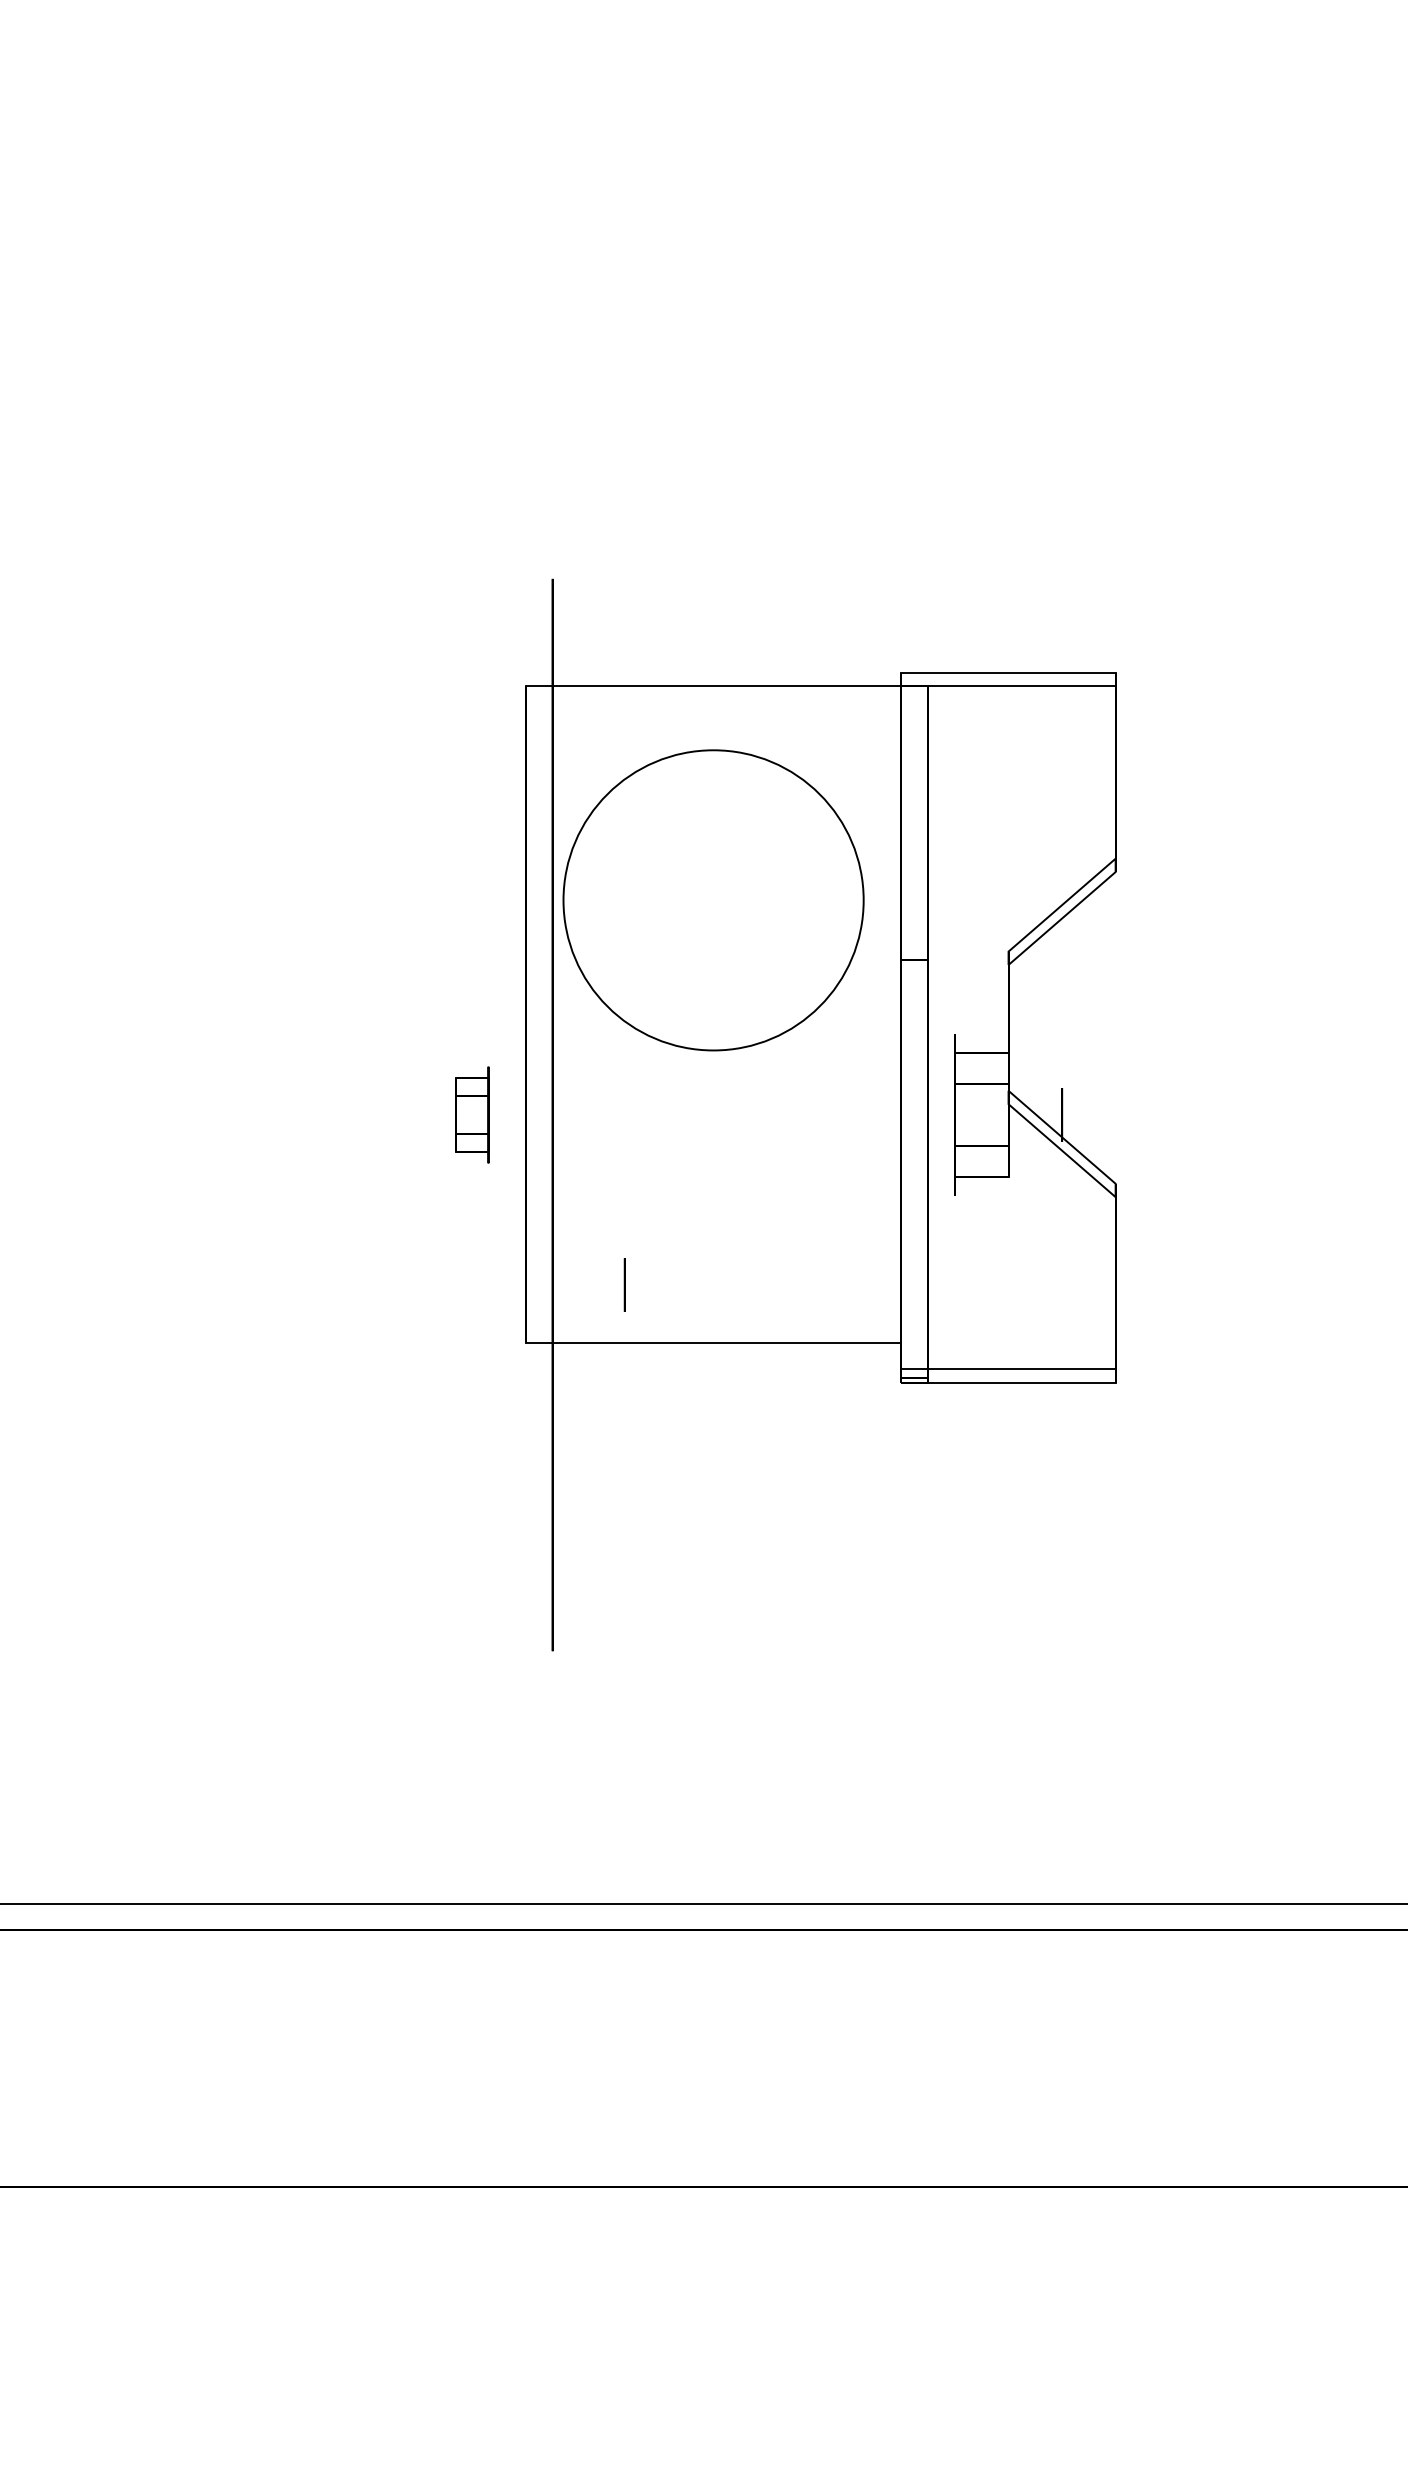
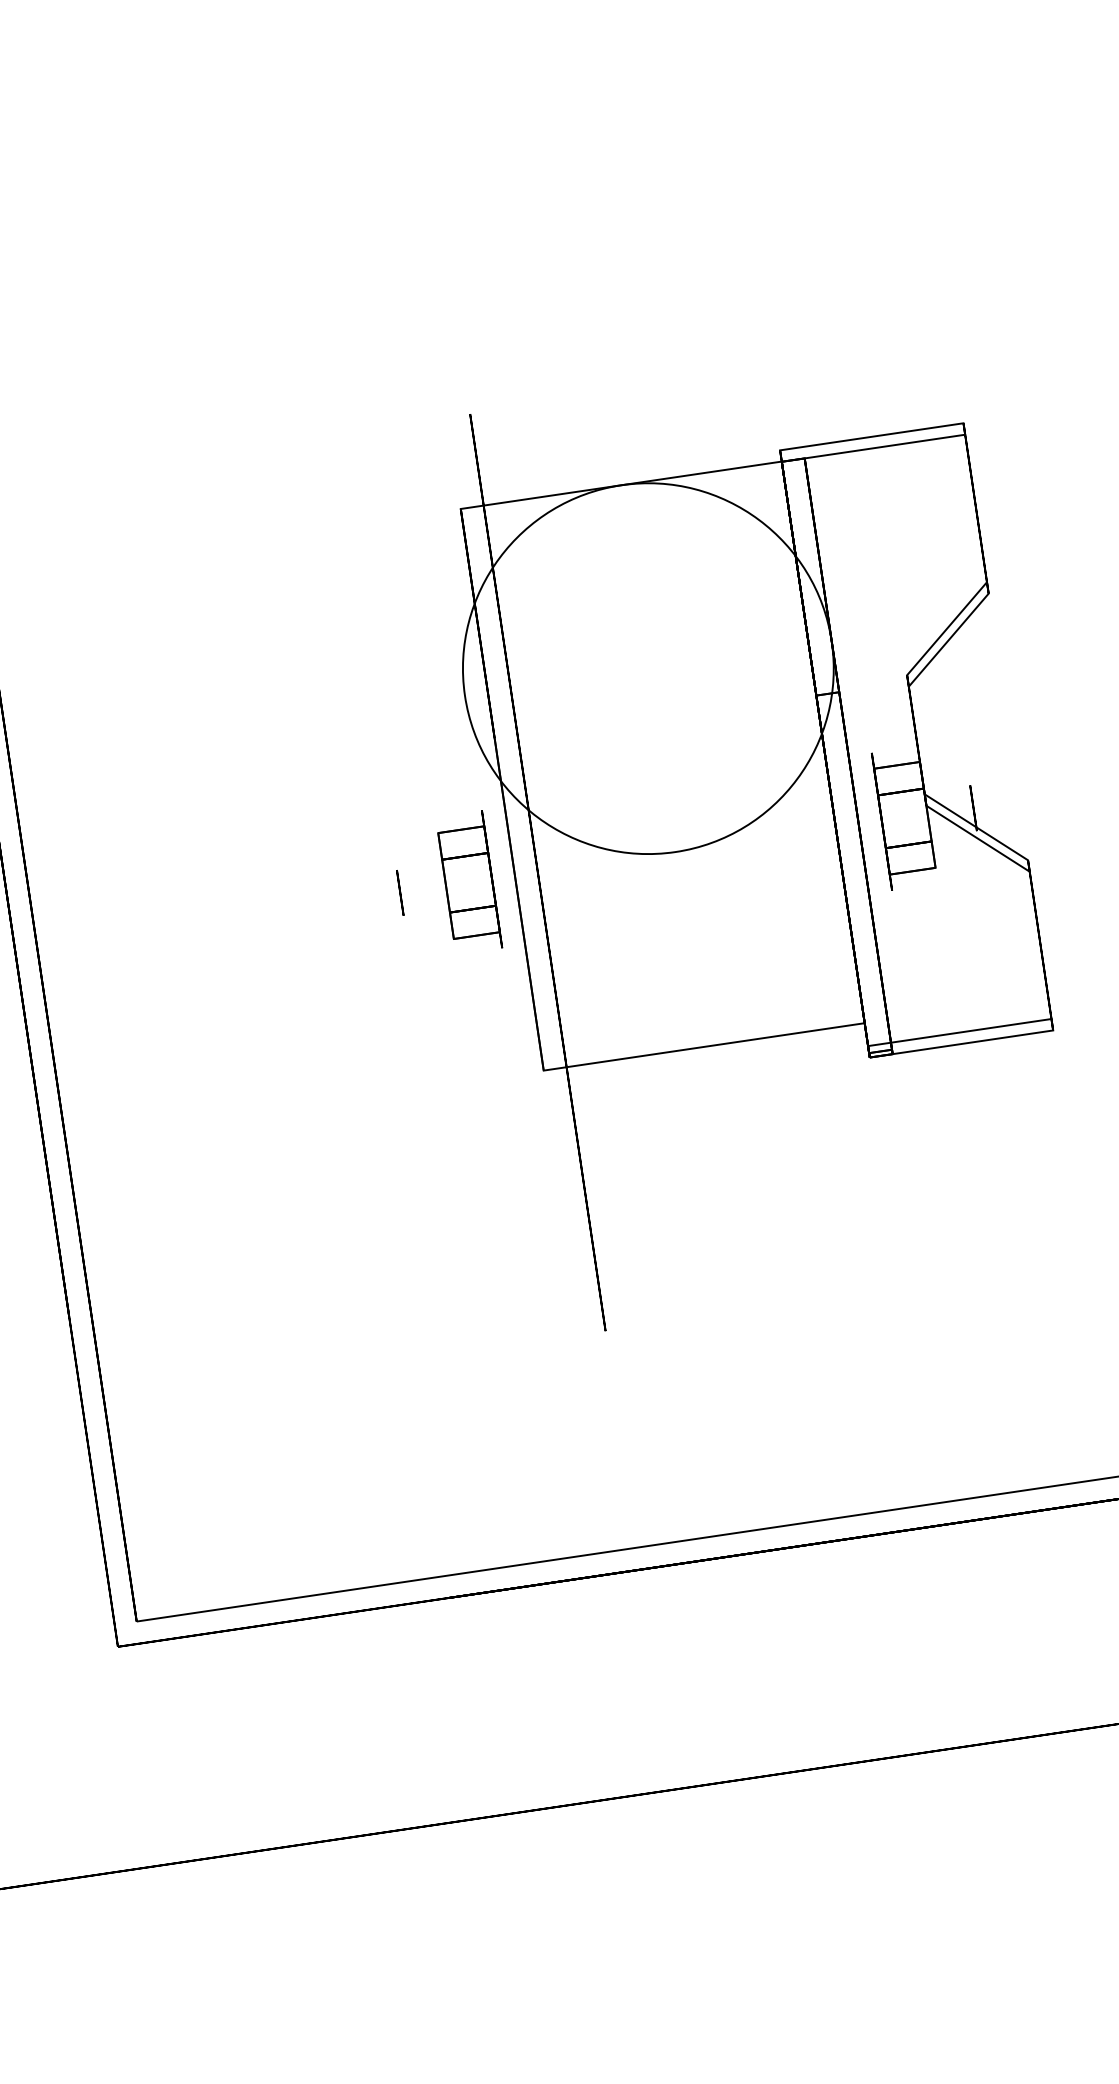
circle: (713, 899) -> (648, 667), size x1.43
part: (472, 1114) -> (469, 882), size x1.67
circle: (624, 1284) -> (399, 892), moved

